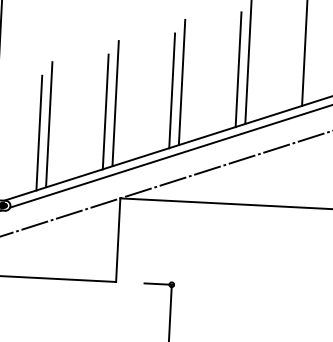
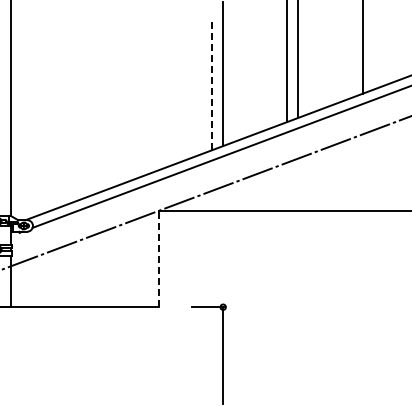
line: (172, 90) -> (212, 83), solid -> dashed
line: (116, 103) -> (148, 101), removed
line: (106, 112) -> (137, 112), removed
line: (48, 124) -> (72, 129), removed
line: (38, 133) -> (61, 140), removed
line: (117, 239) -> (158, 258), solid -> dashed

